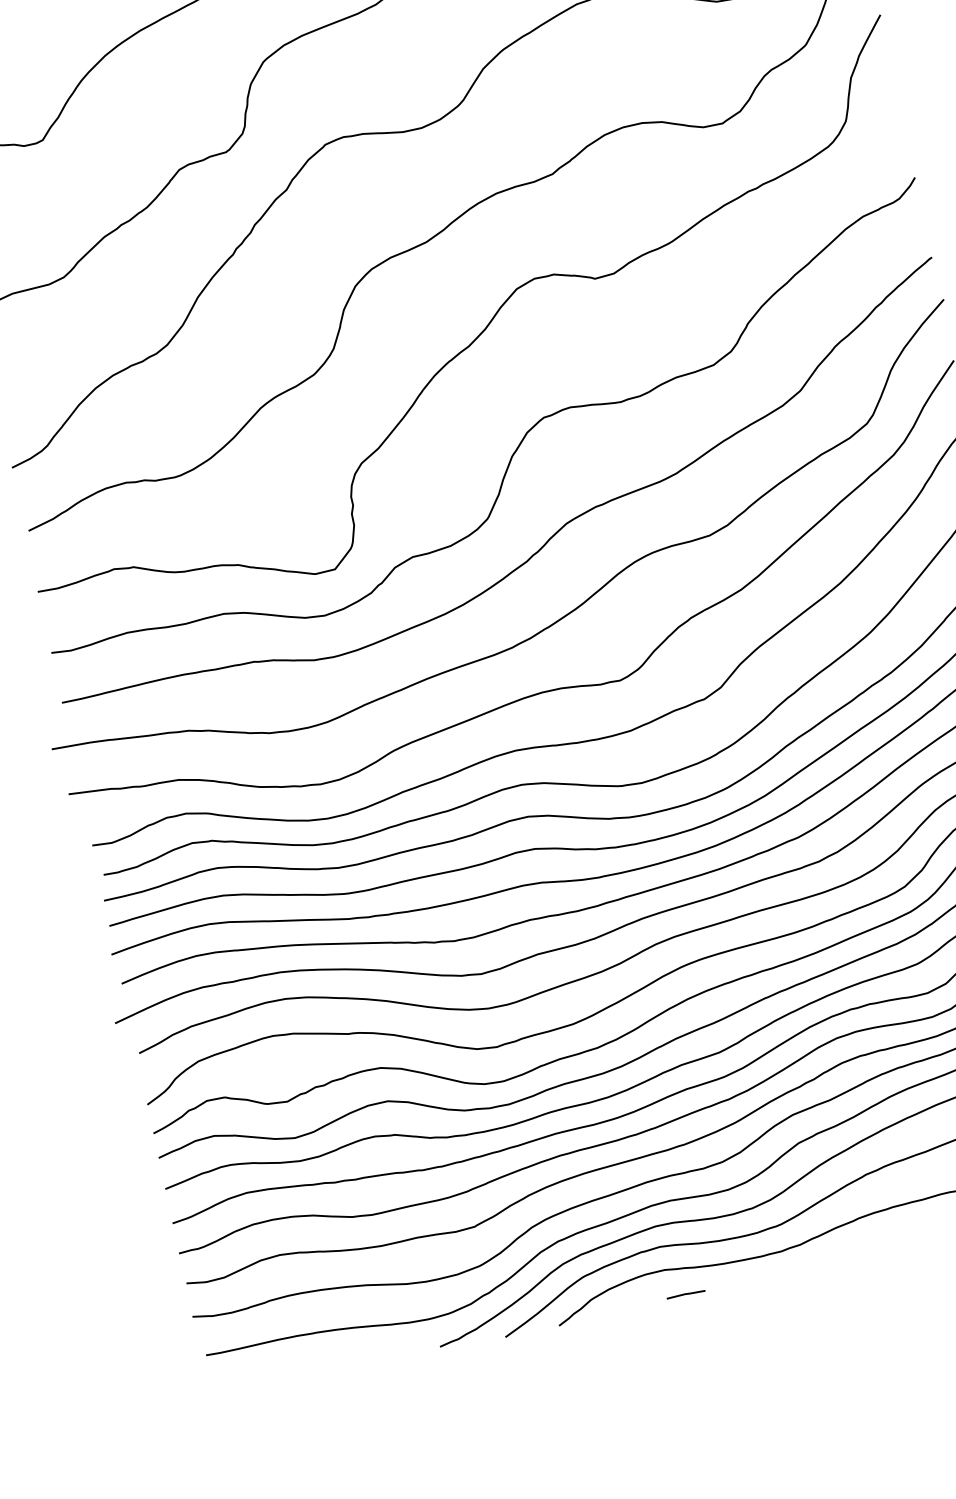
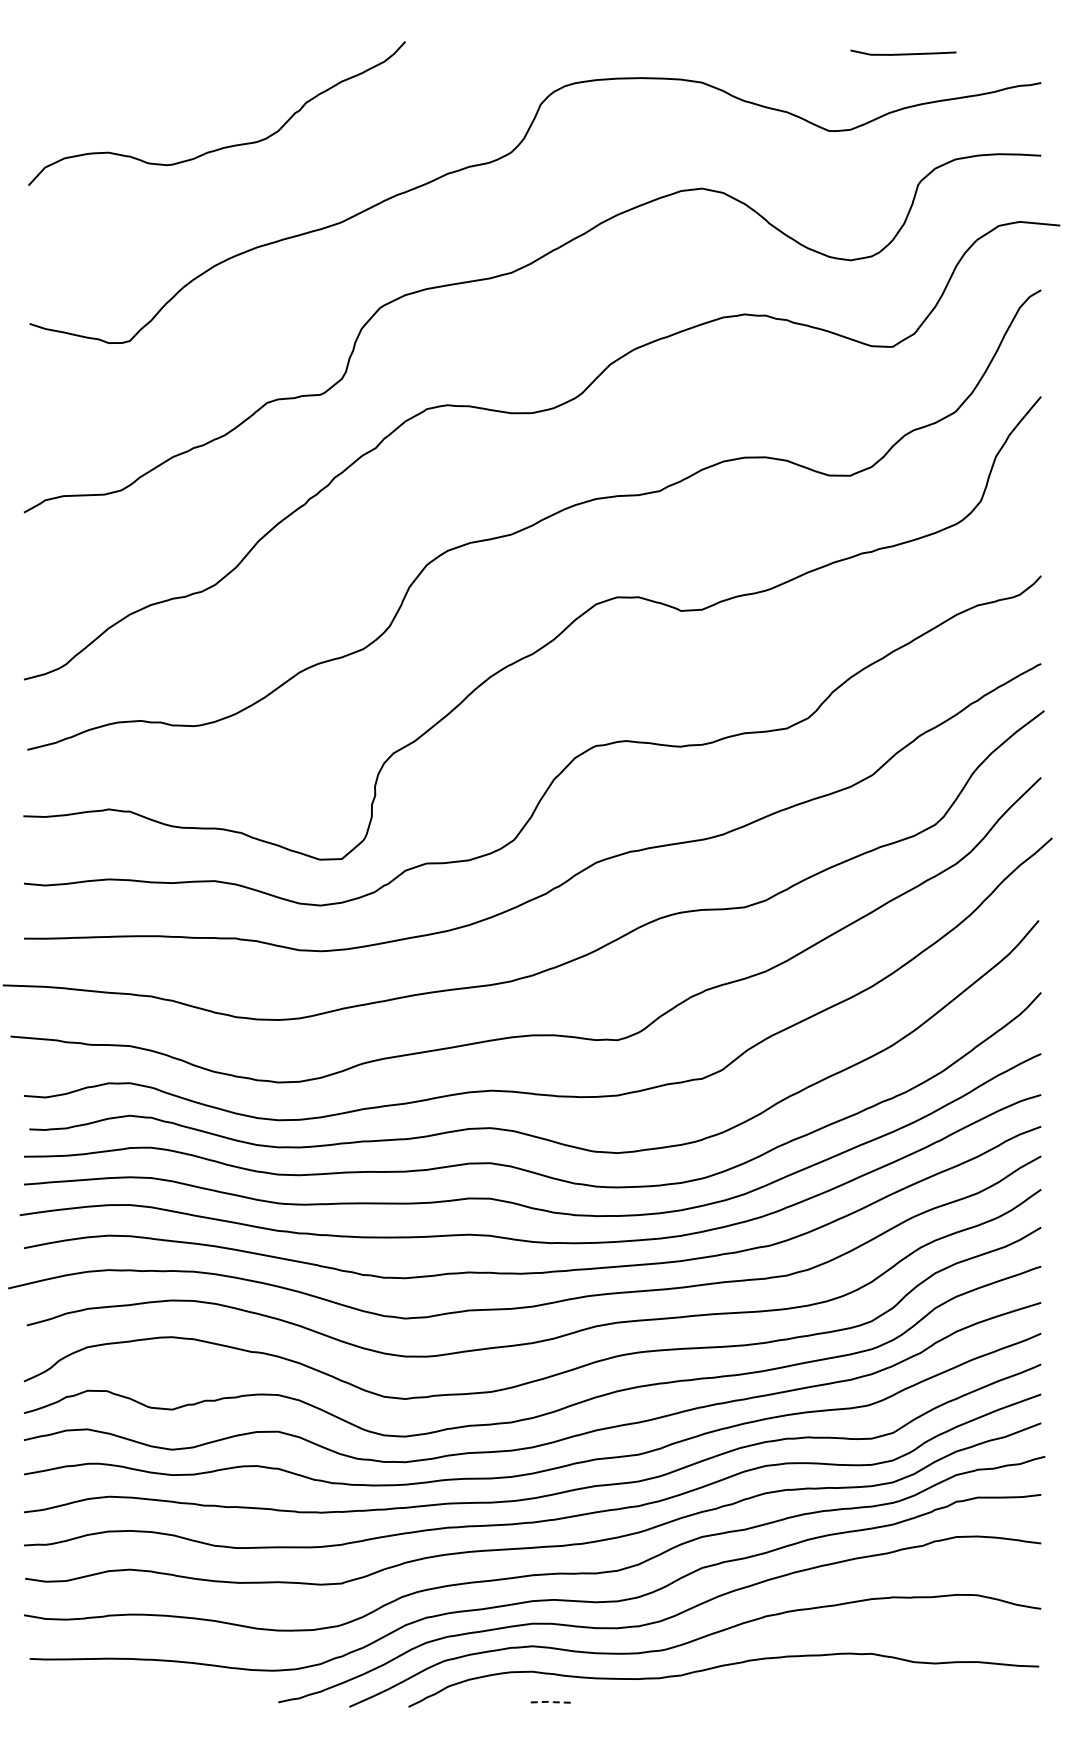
line: (685, 1293) -> (549, 1701), solid -> dashed

